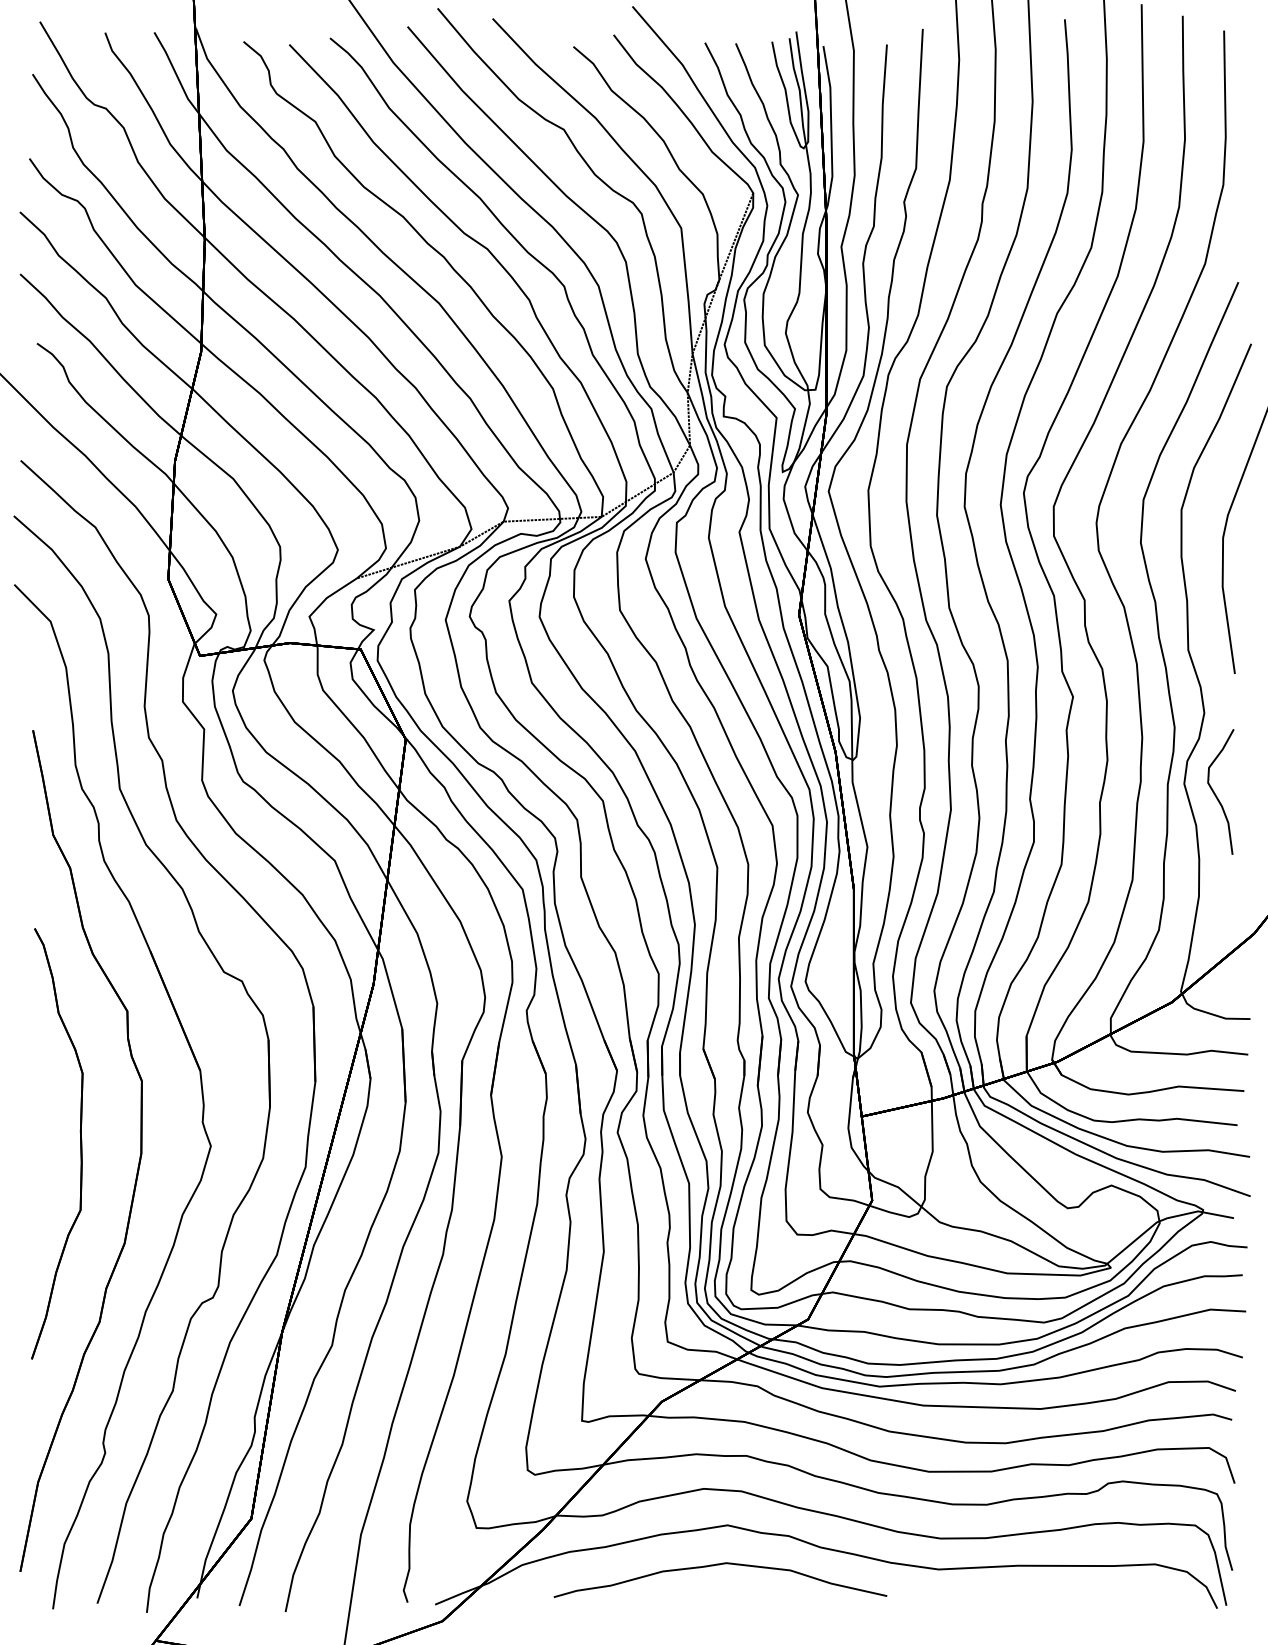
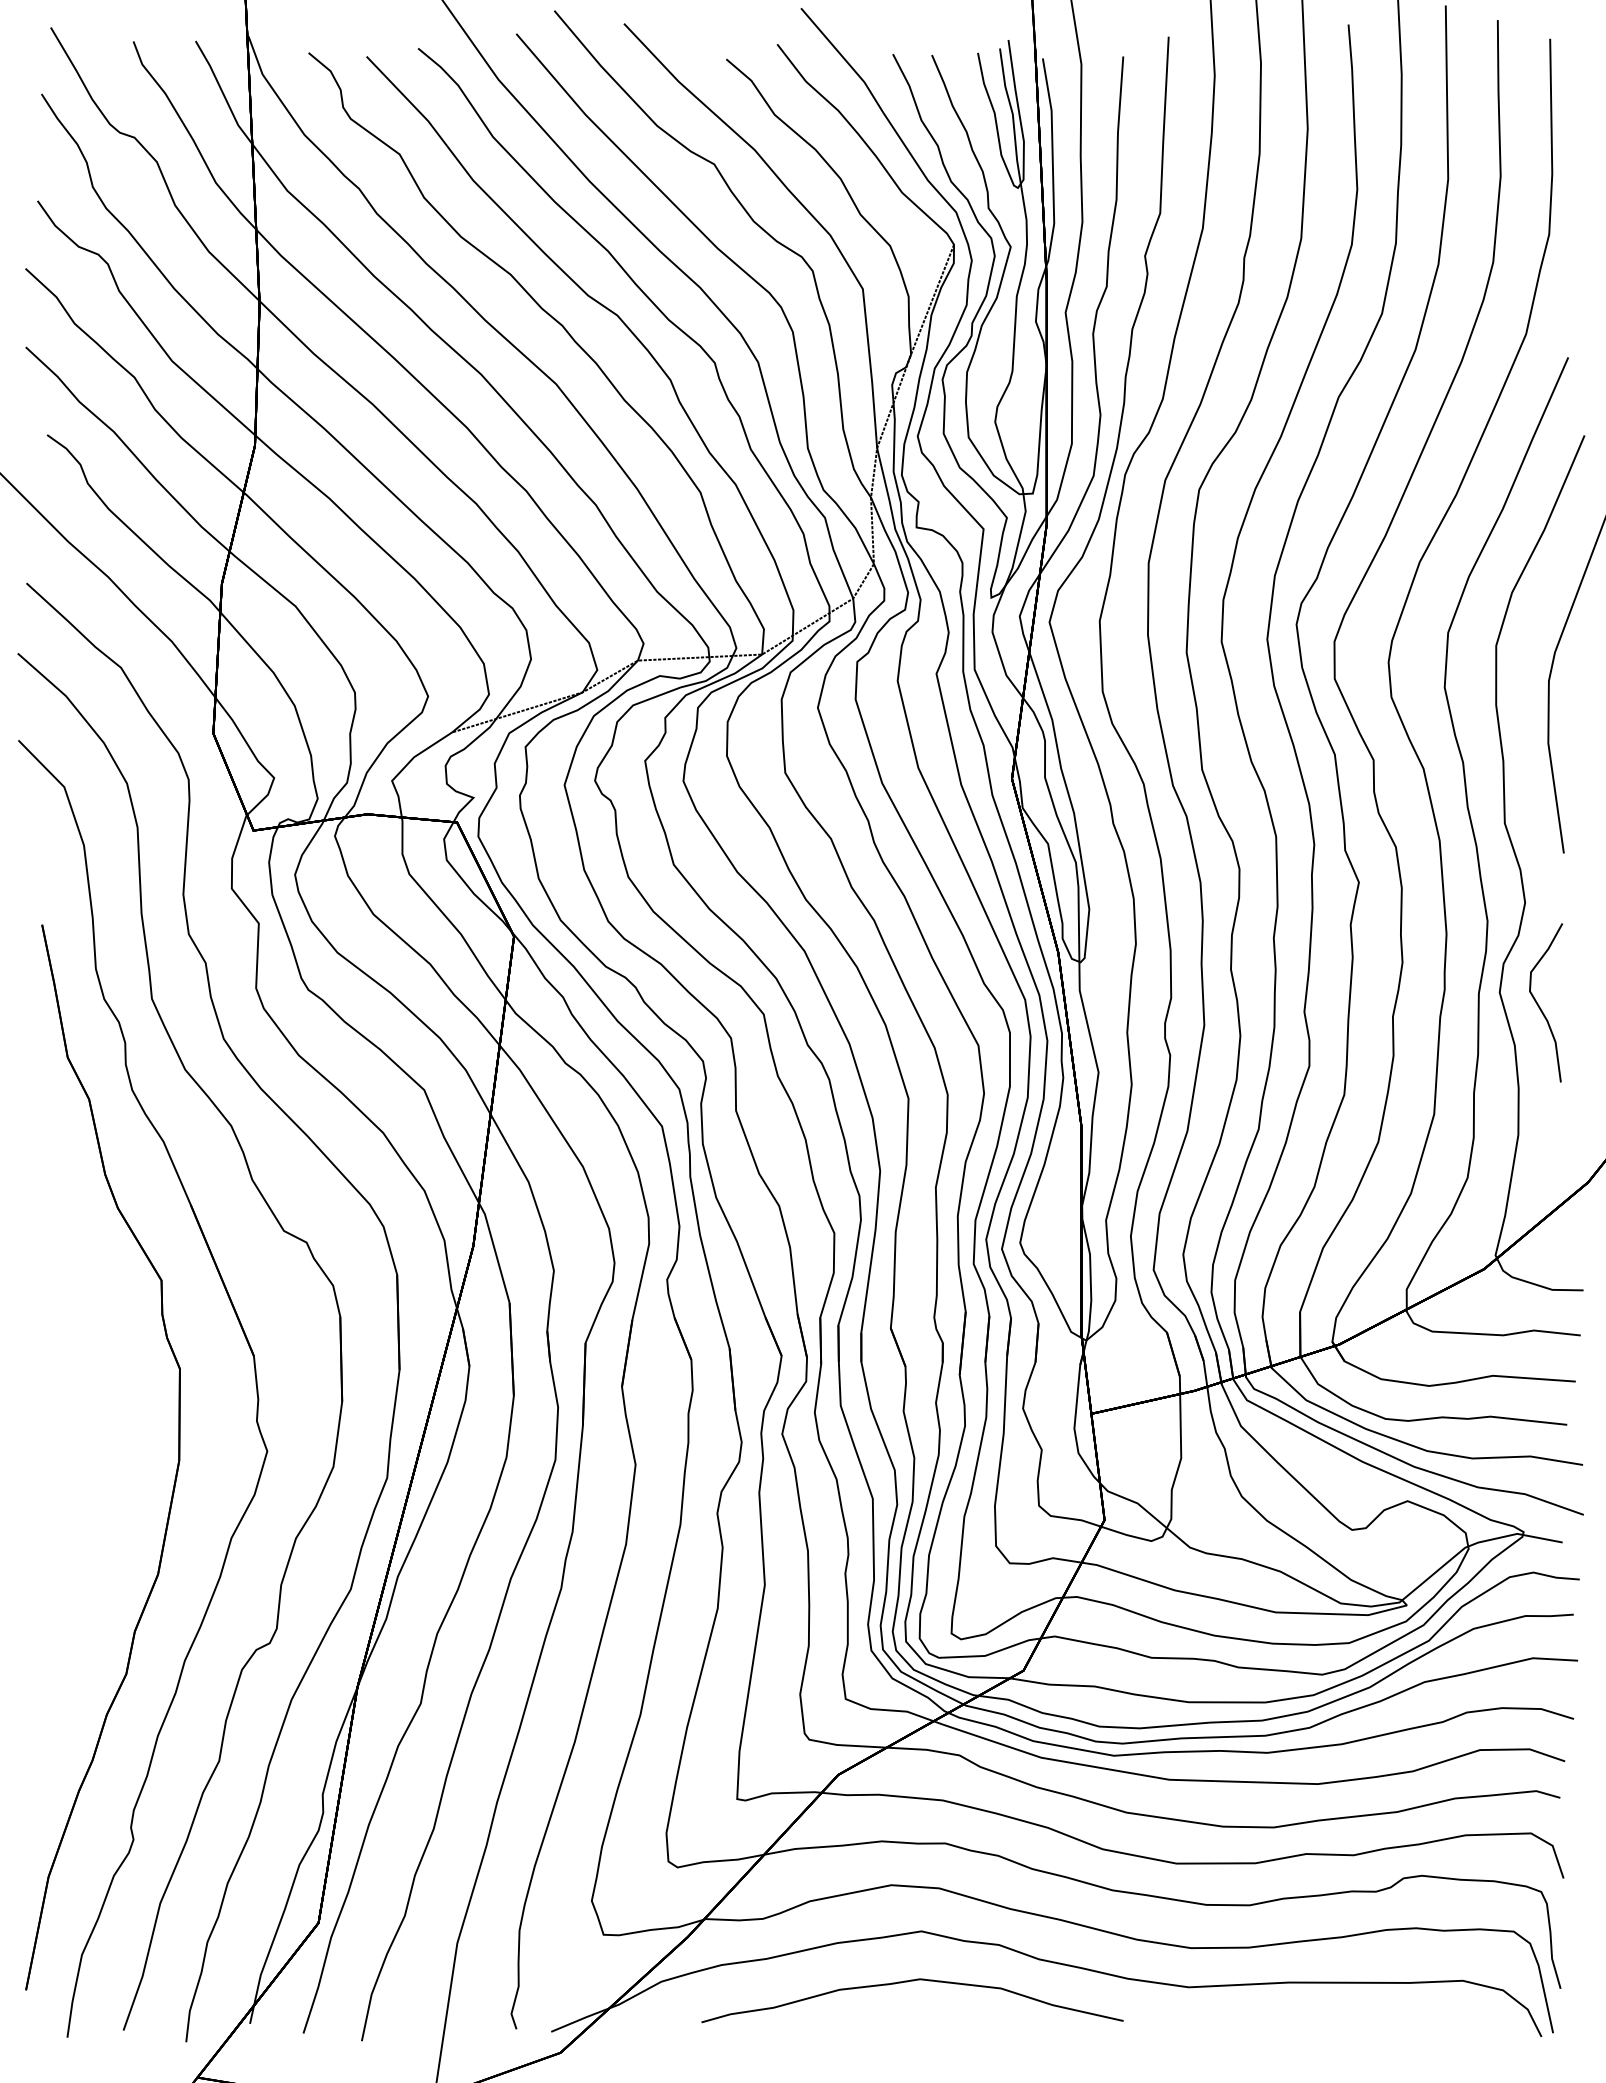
part: (80, 1143) -> (102, 1448), removed

